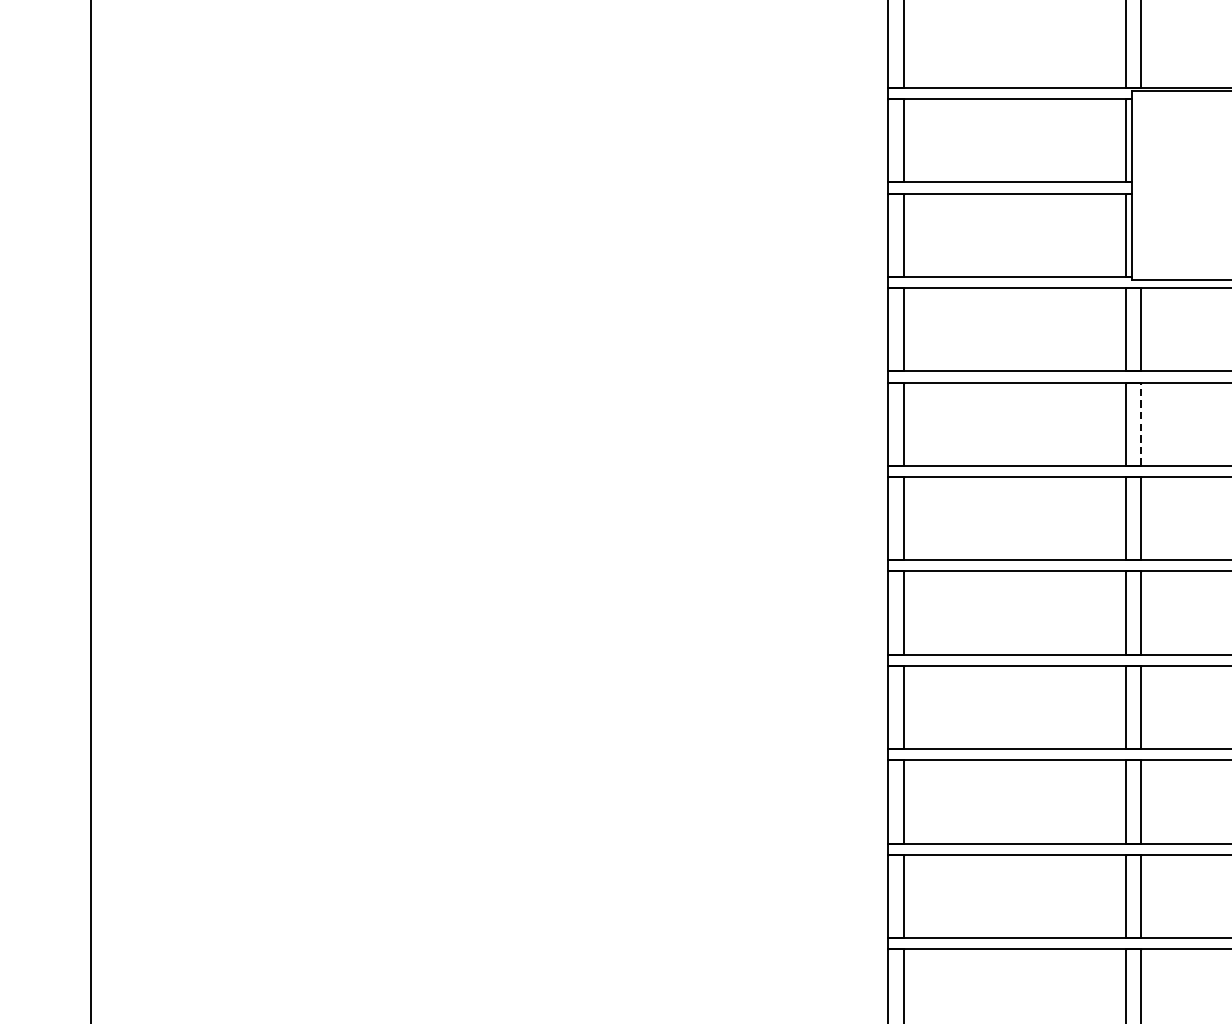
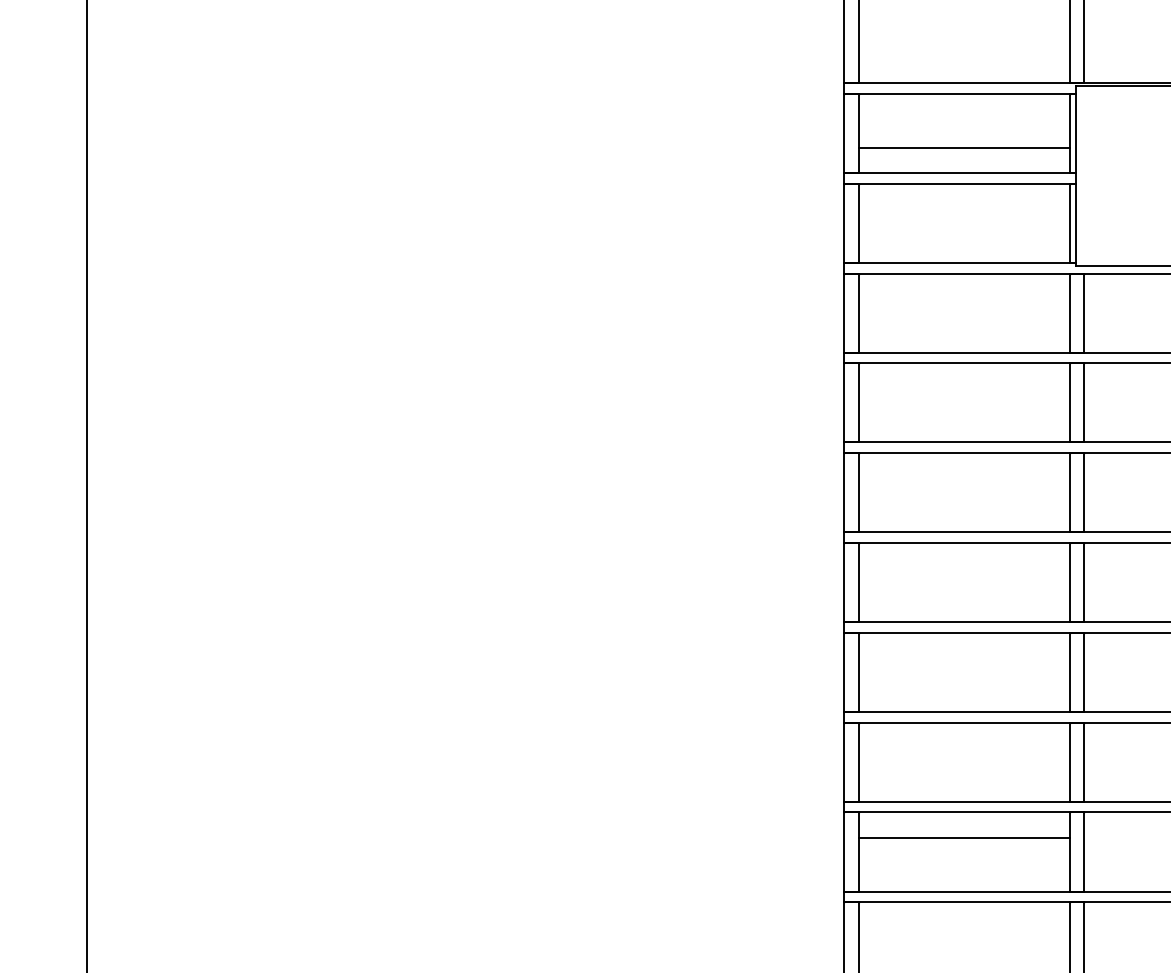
line: (1013, 155) -> (963, 147), added
line: (1140, 423) -> (1084, 402), dashed -> solid
line: (1013, 881) -> (963, 837), added

